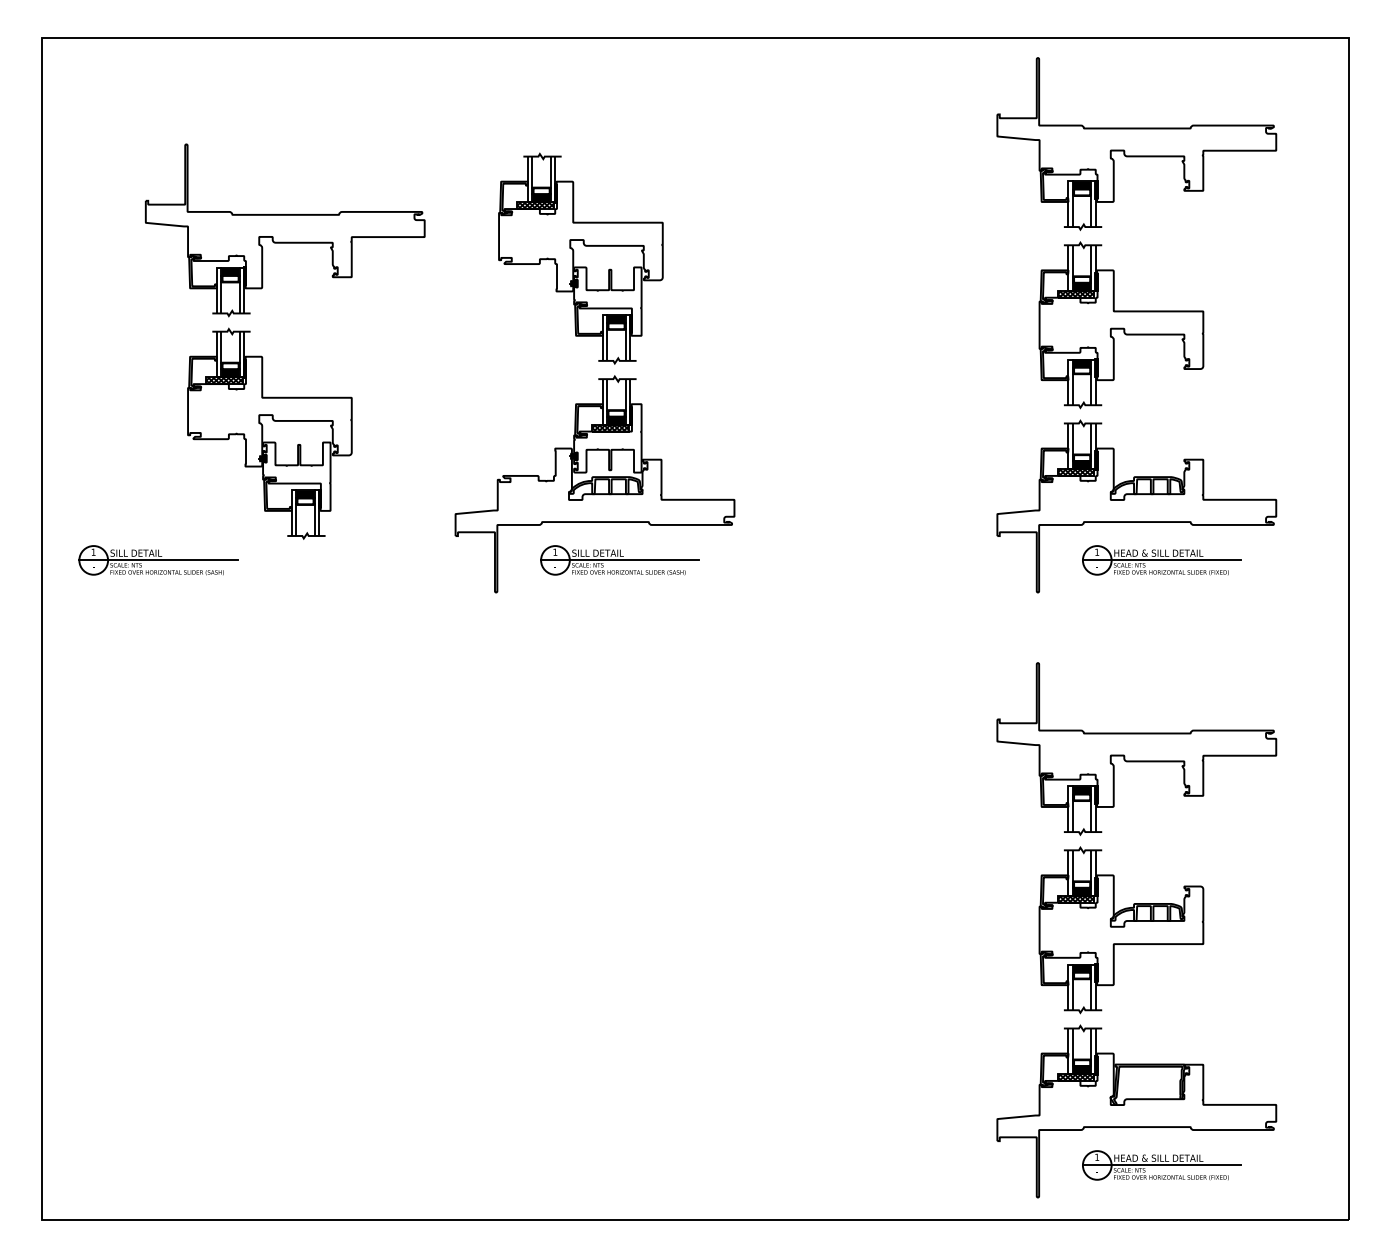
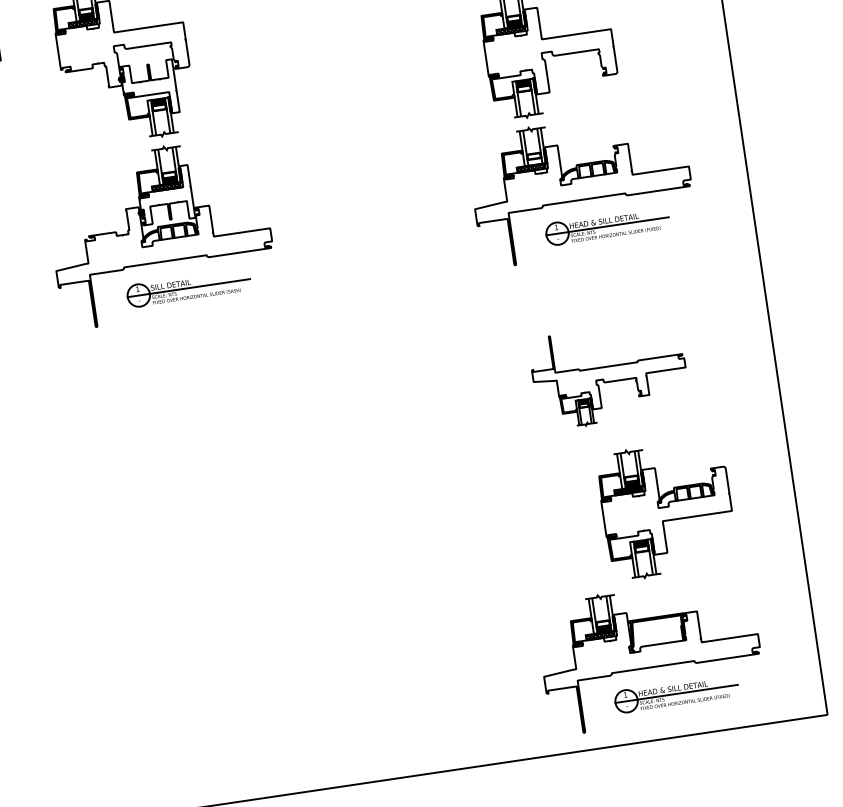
fill: (1082, 464) -> (535, 161), removed
part: (1136, 748) -> (609, 374), size x0.7
part: (1121, 930) -> (667, 509), moved

